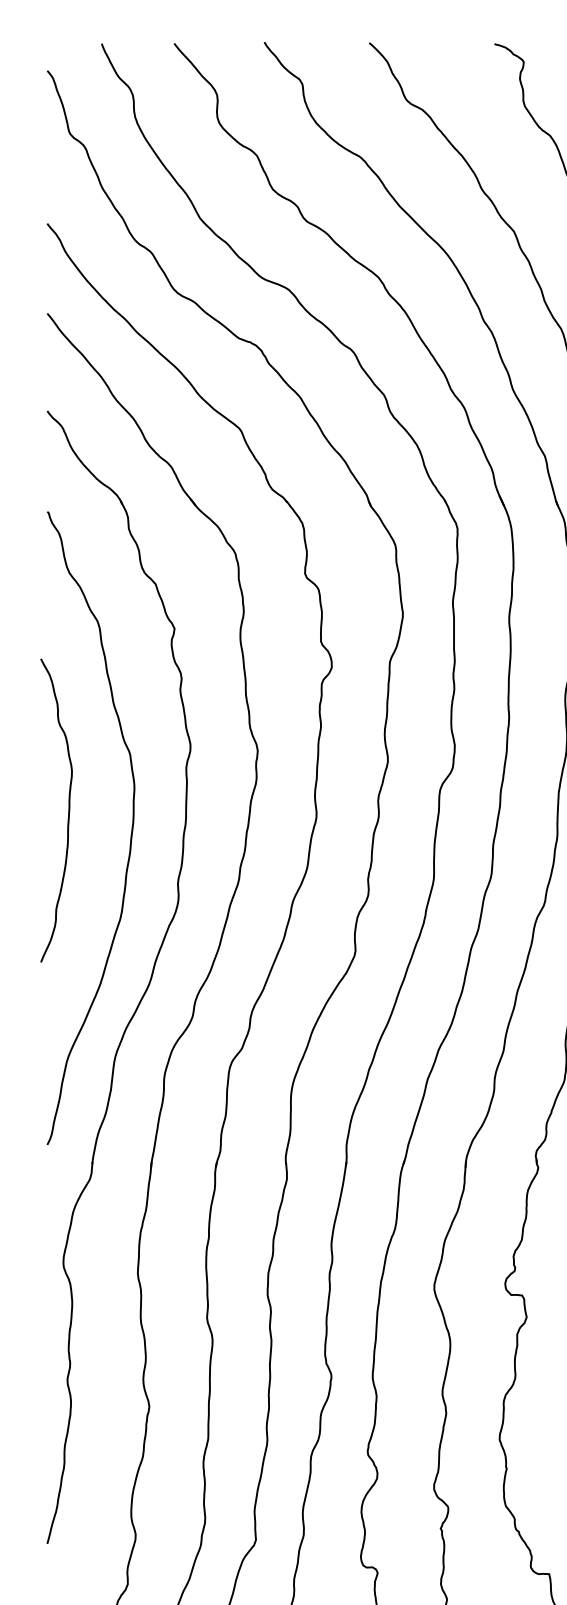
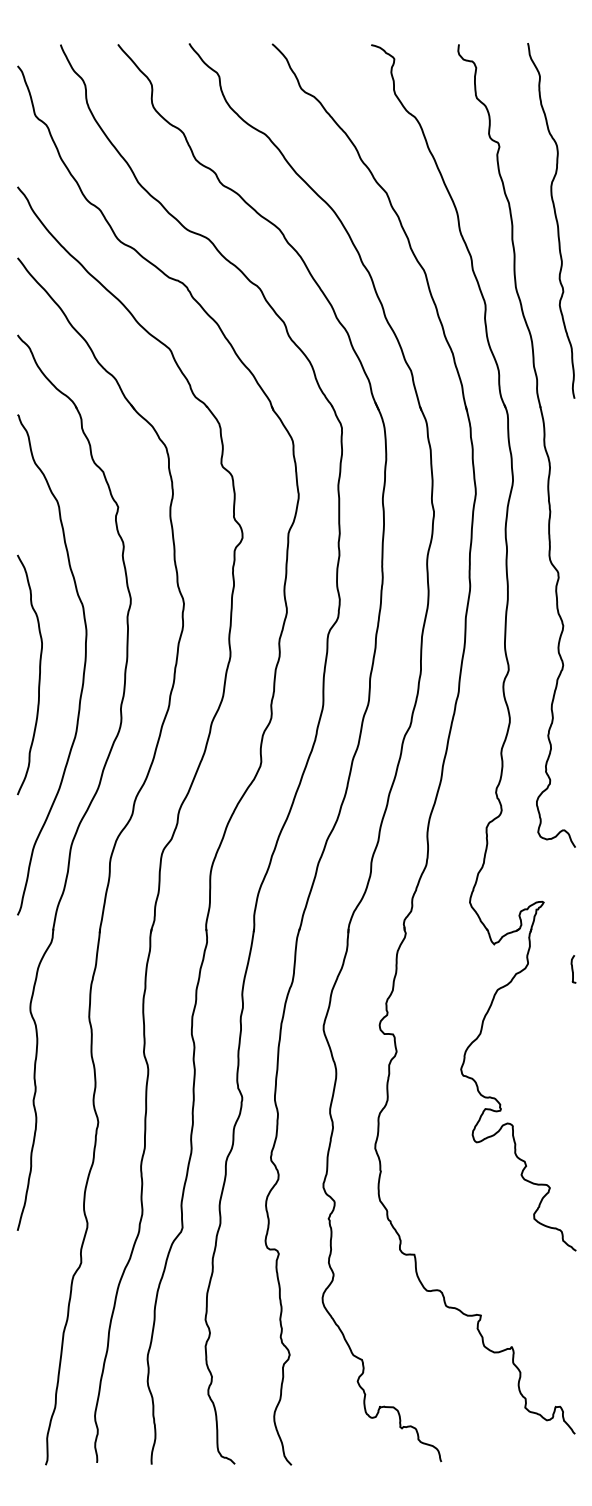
curve: (67, 815) -> (38, 678), moved

